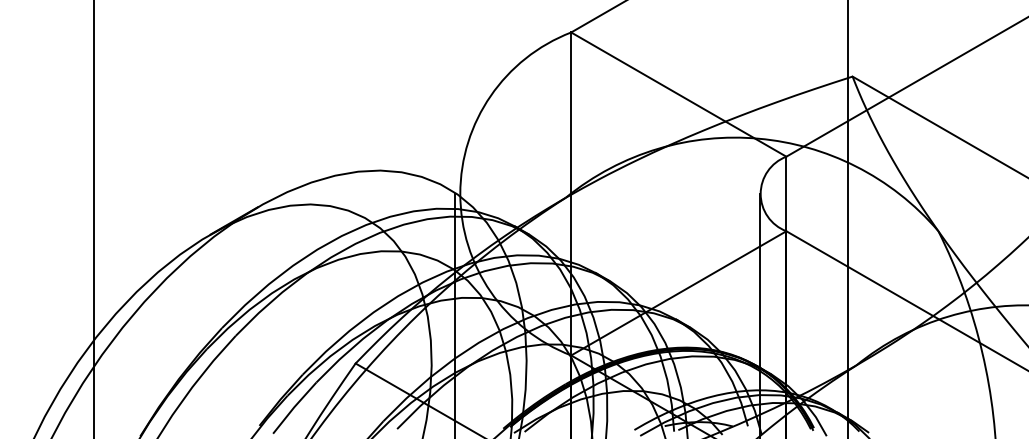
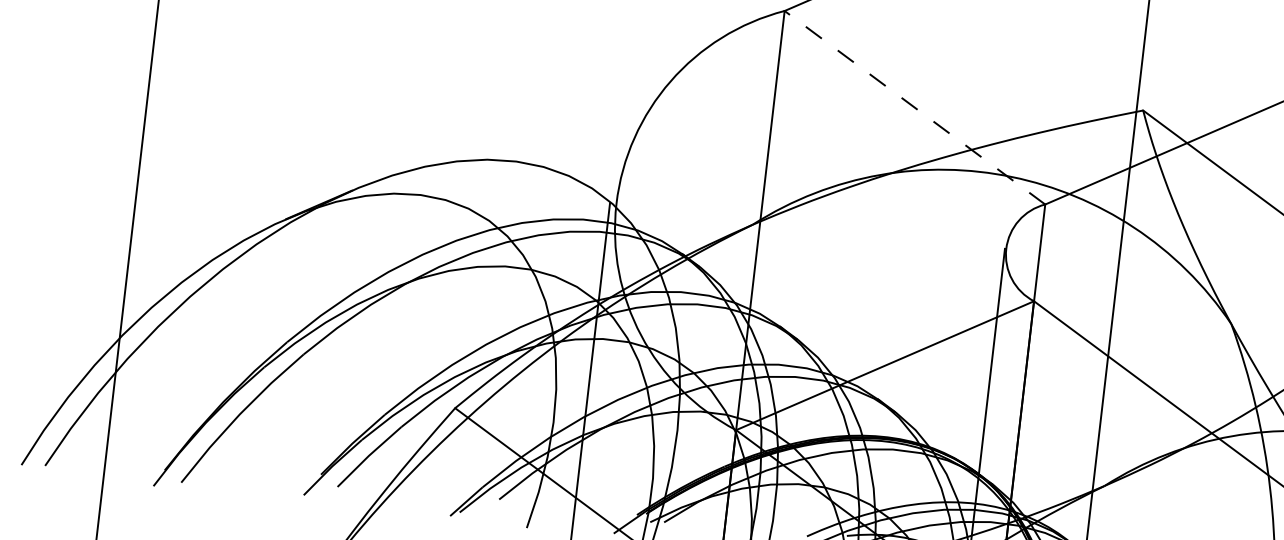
line: (678, 94) -> (914, 107), solid -> dashed

